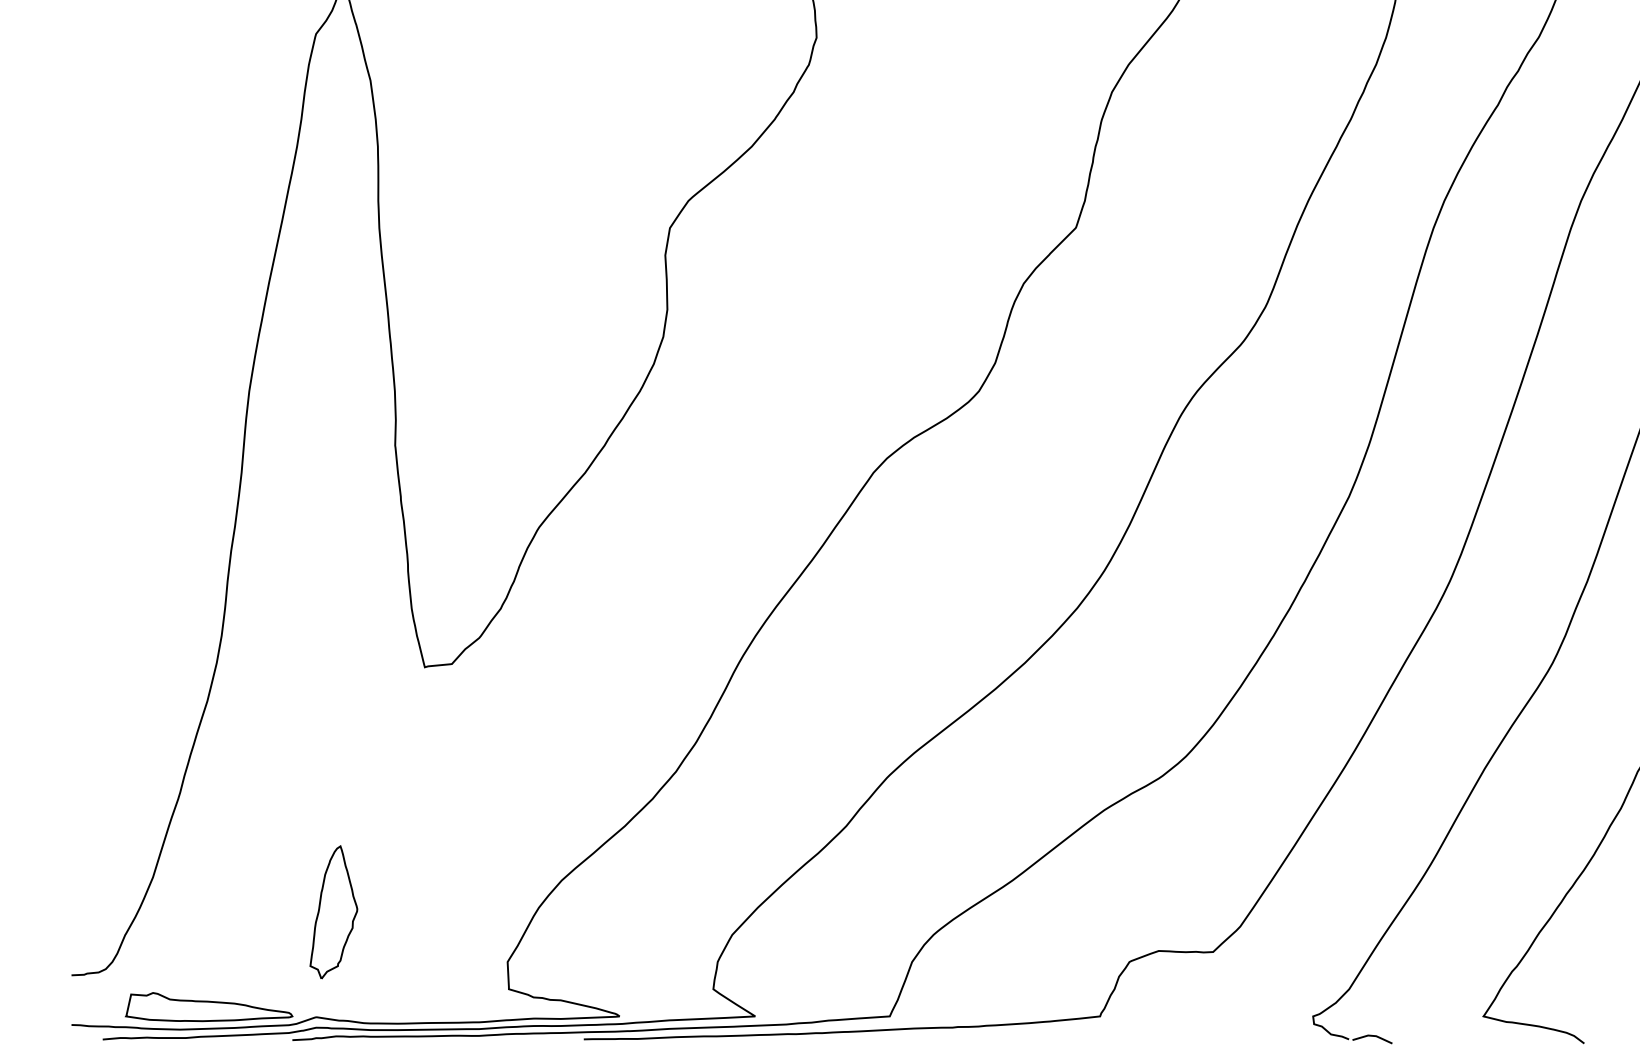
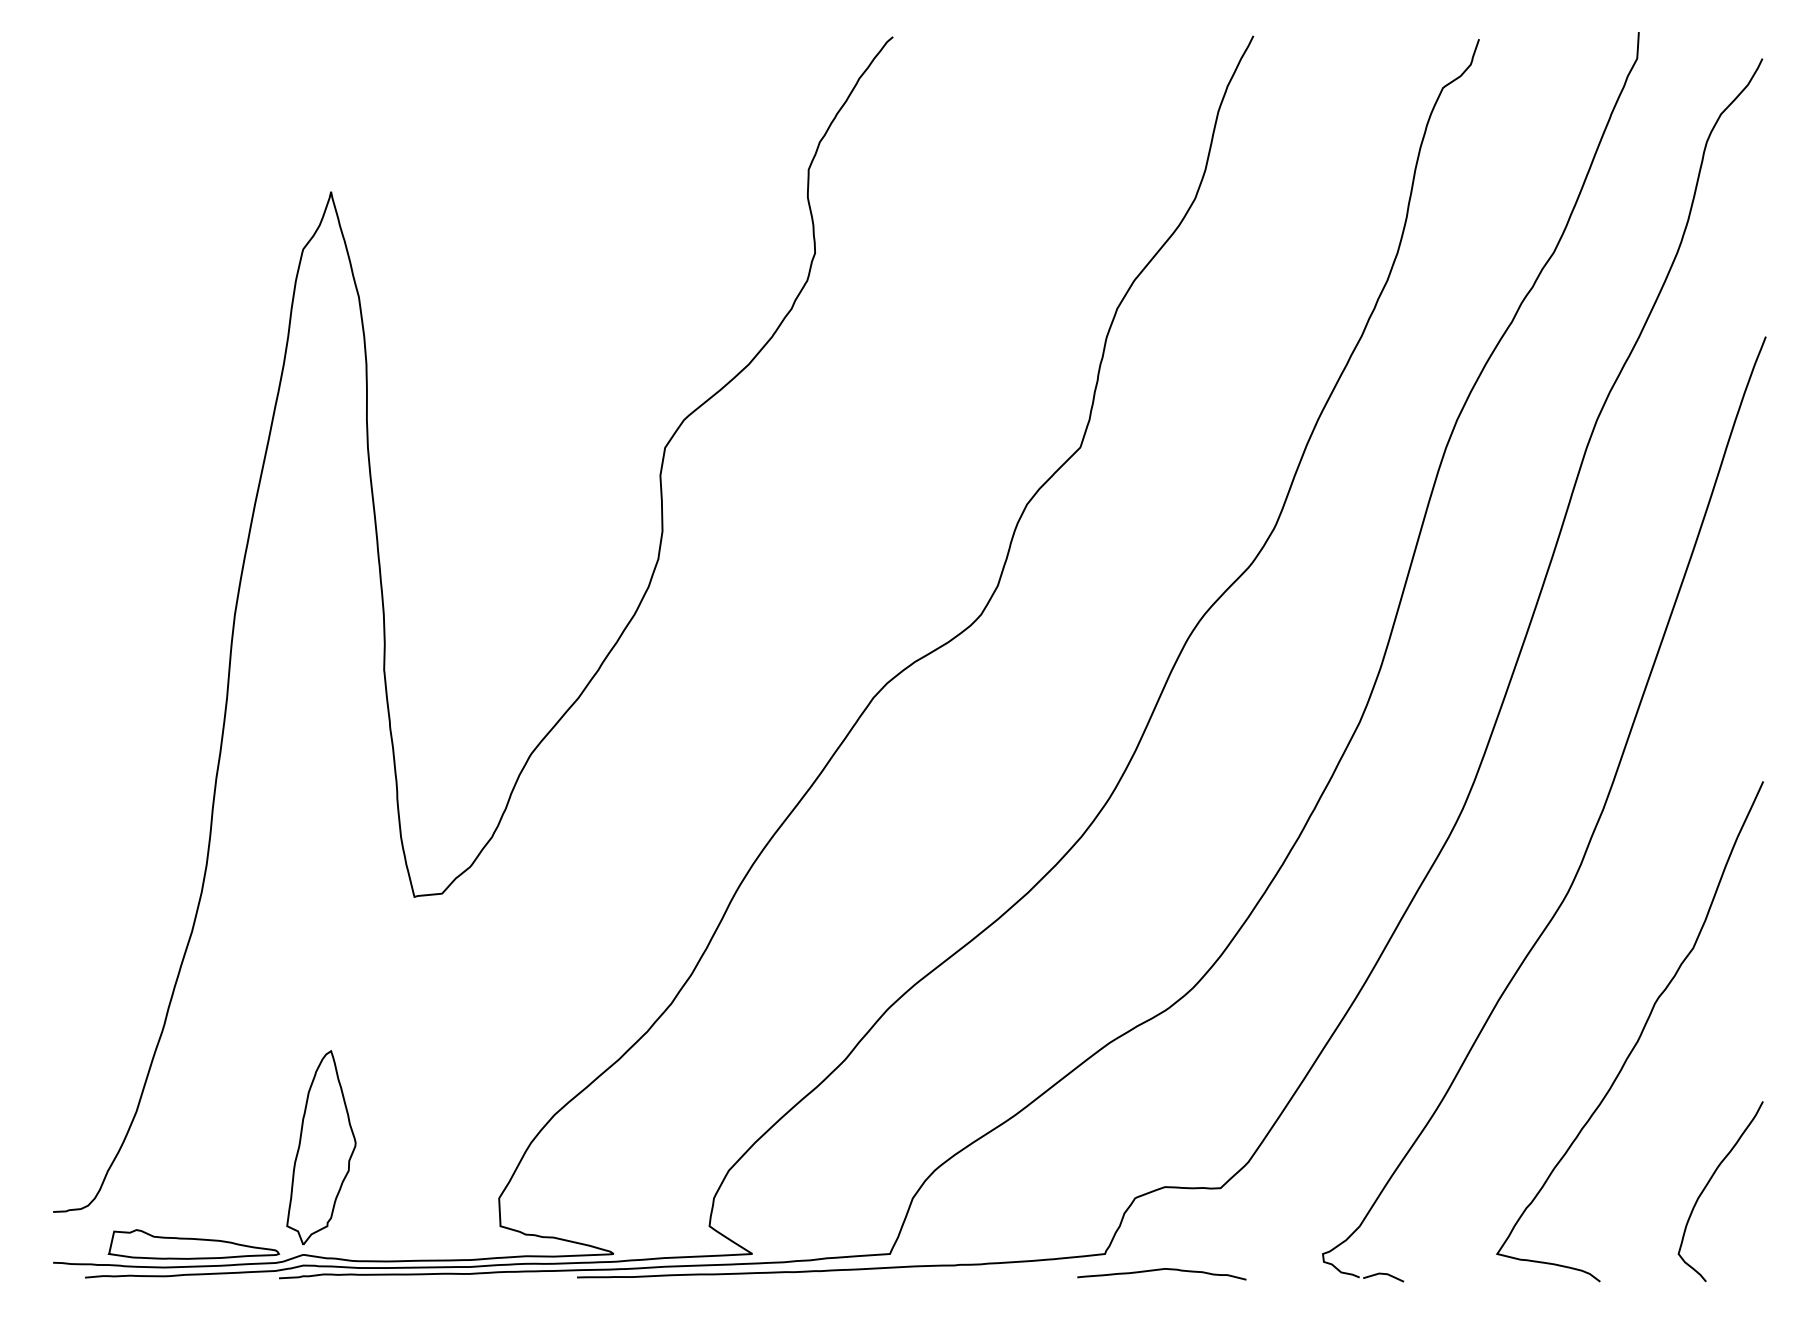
part: (333, 912) -> (321, 1147), size x1.43
curve: (1155, 1032) -> (1161, 1270), added

